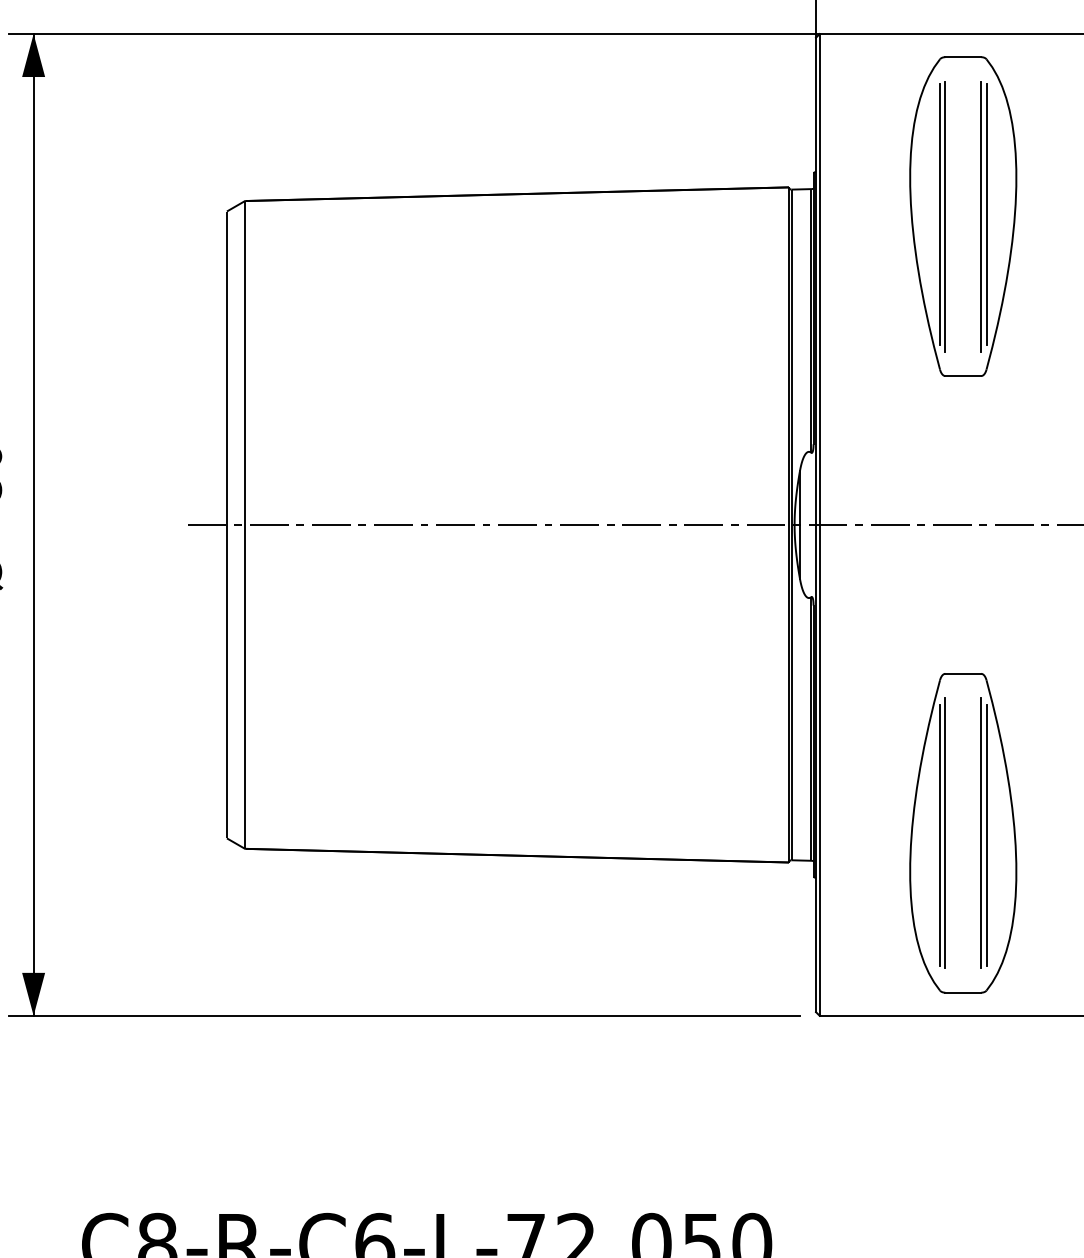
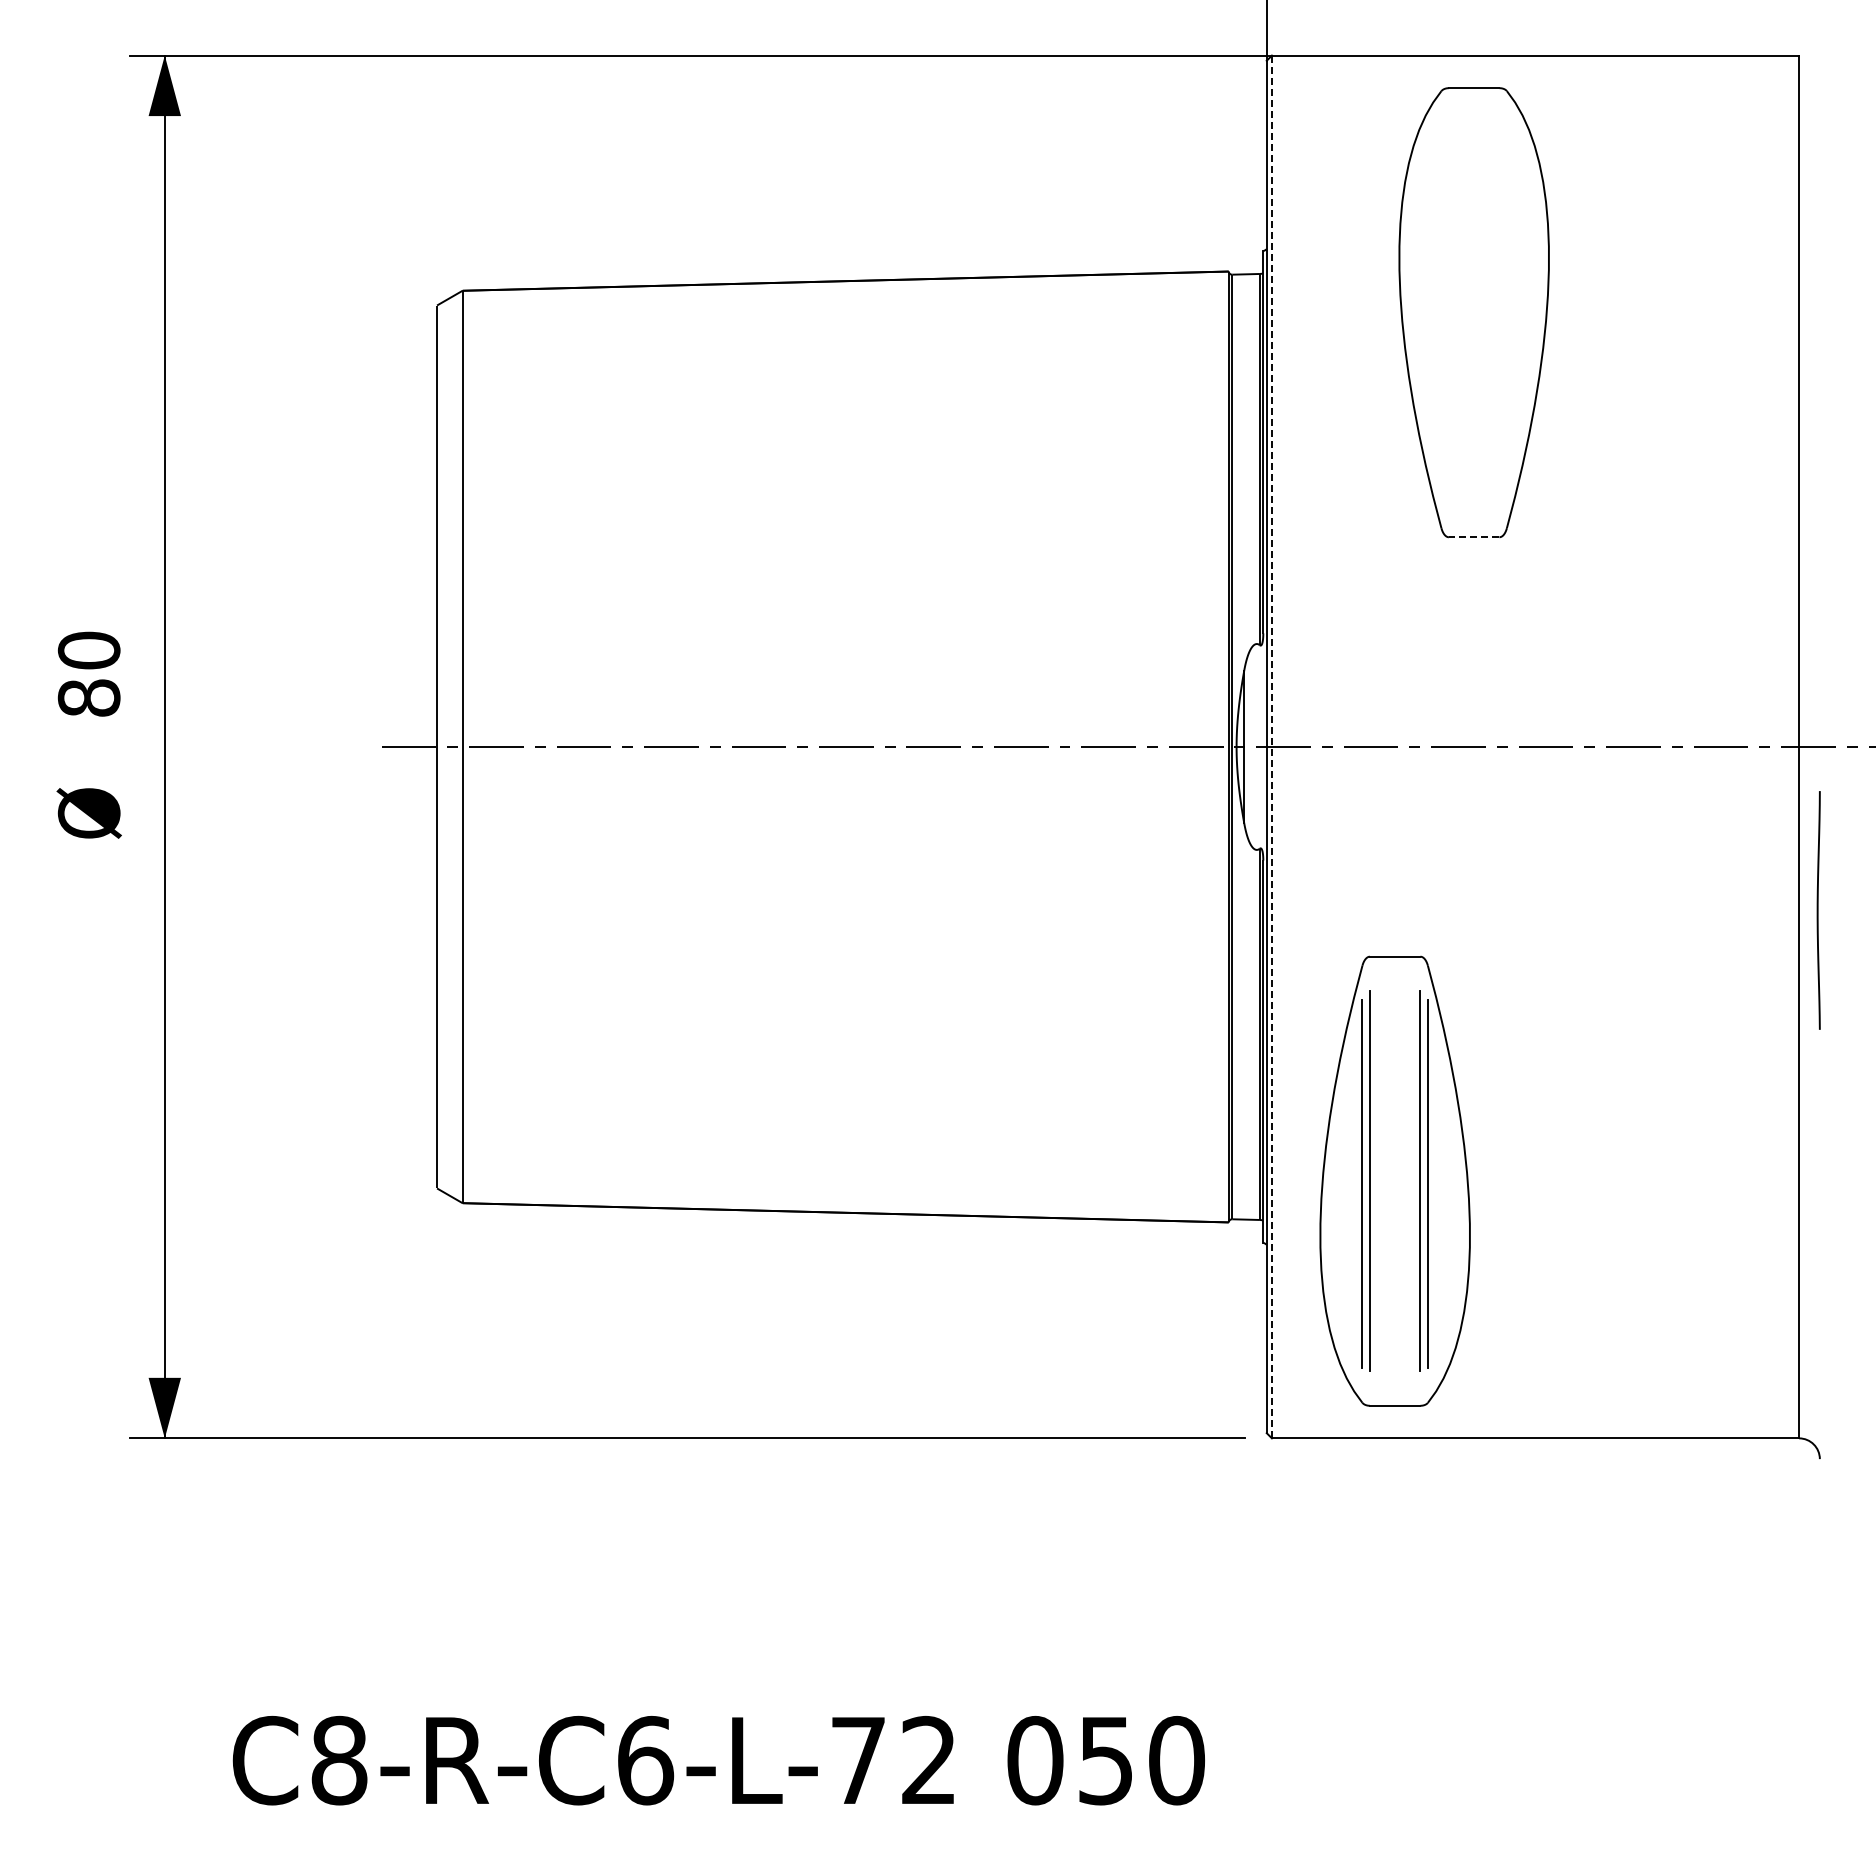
line: (940, 214) -> (1441, 309), removed
line: (986, 214) -> (1506, 309), removed
line: (945, 216) -> (1448, 312), removed
line: (981, 216) -> (1499, 312), removed
line: (962, 376) -> (1473, 537), solid -> dashed
line: (819, 525) -> (1271, 747), solid -> dashed
part: (962, 832) -> (1394, 1180), moved

